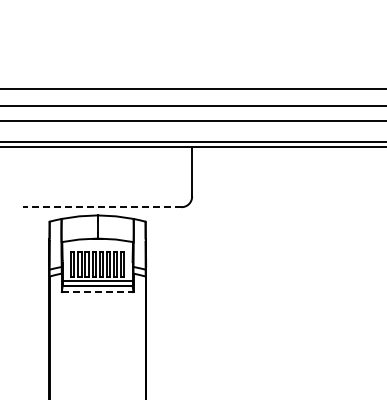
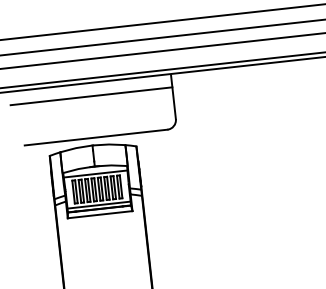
line: (102, 161) -> (91, 96), added
line: (102, 207) -> (96, 137), dashed -> solid
line: (97, 247) -> (95, 174), added
line: (97, 292) -> (100, 215), dashed -> solid

